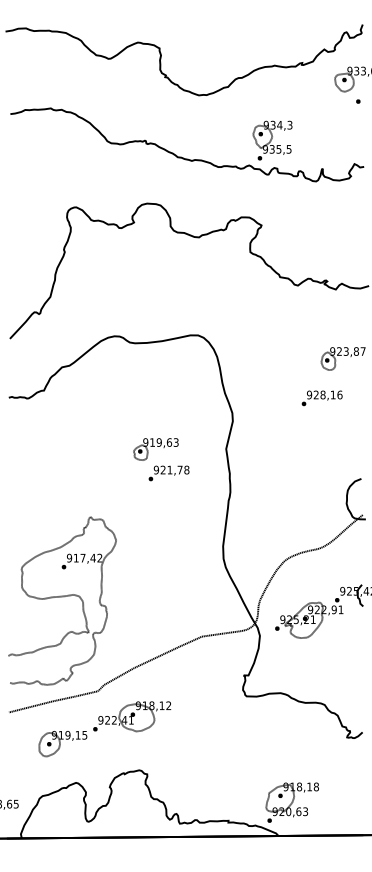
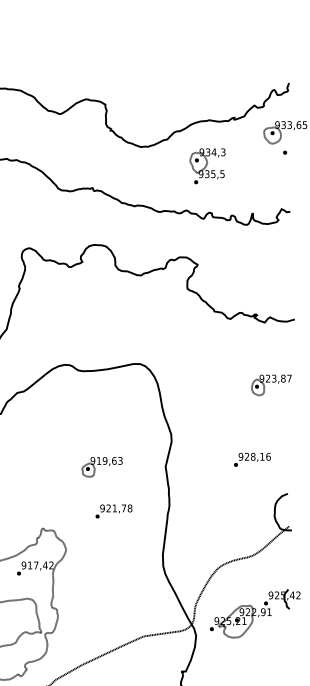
part: (272, 140) -> (207, 166), moved
text: (321, 398) -> (251, 459), moved
text: (168, 473) -> (113, 511), moved

